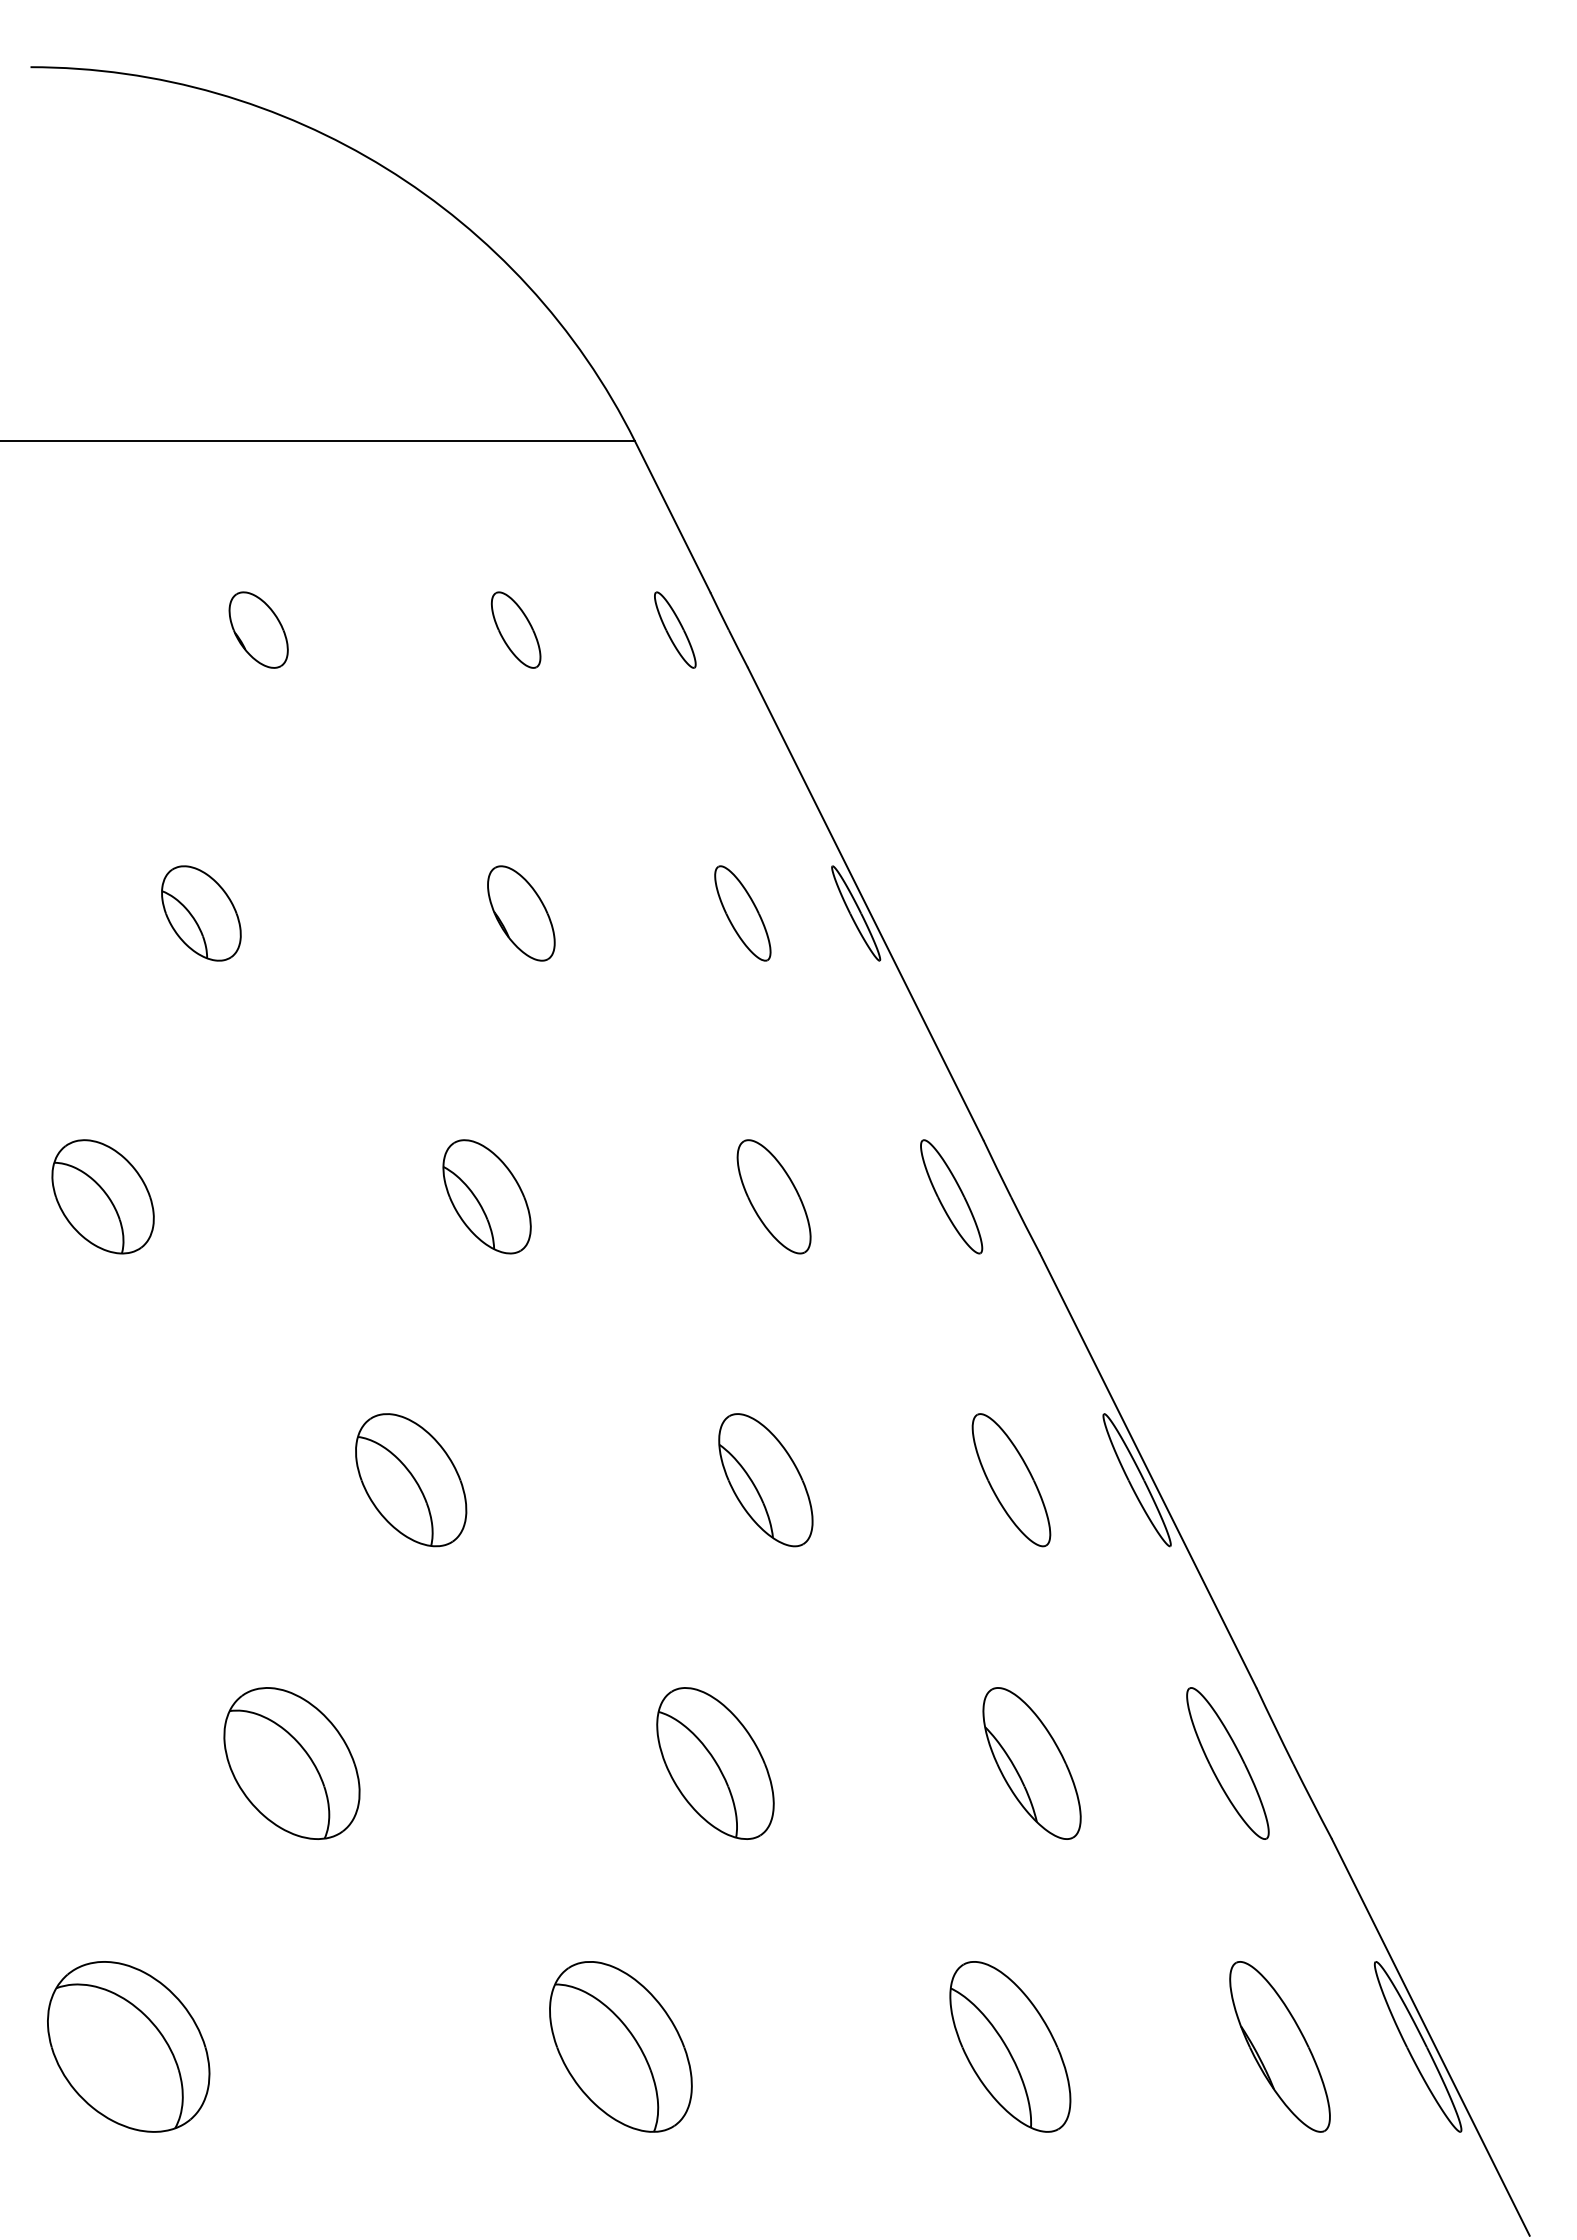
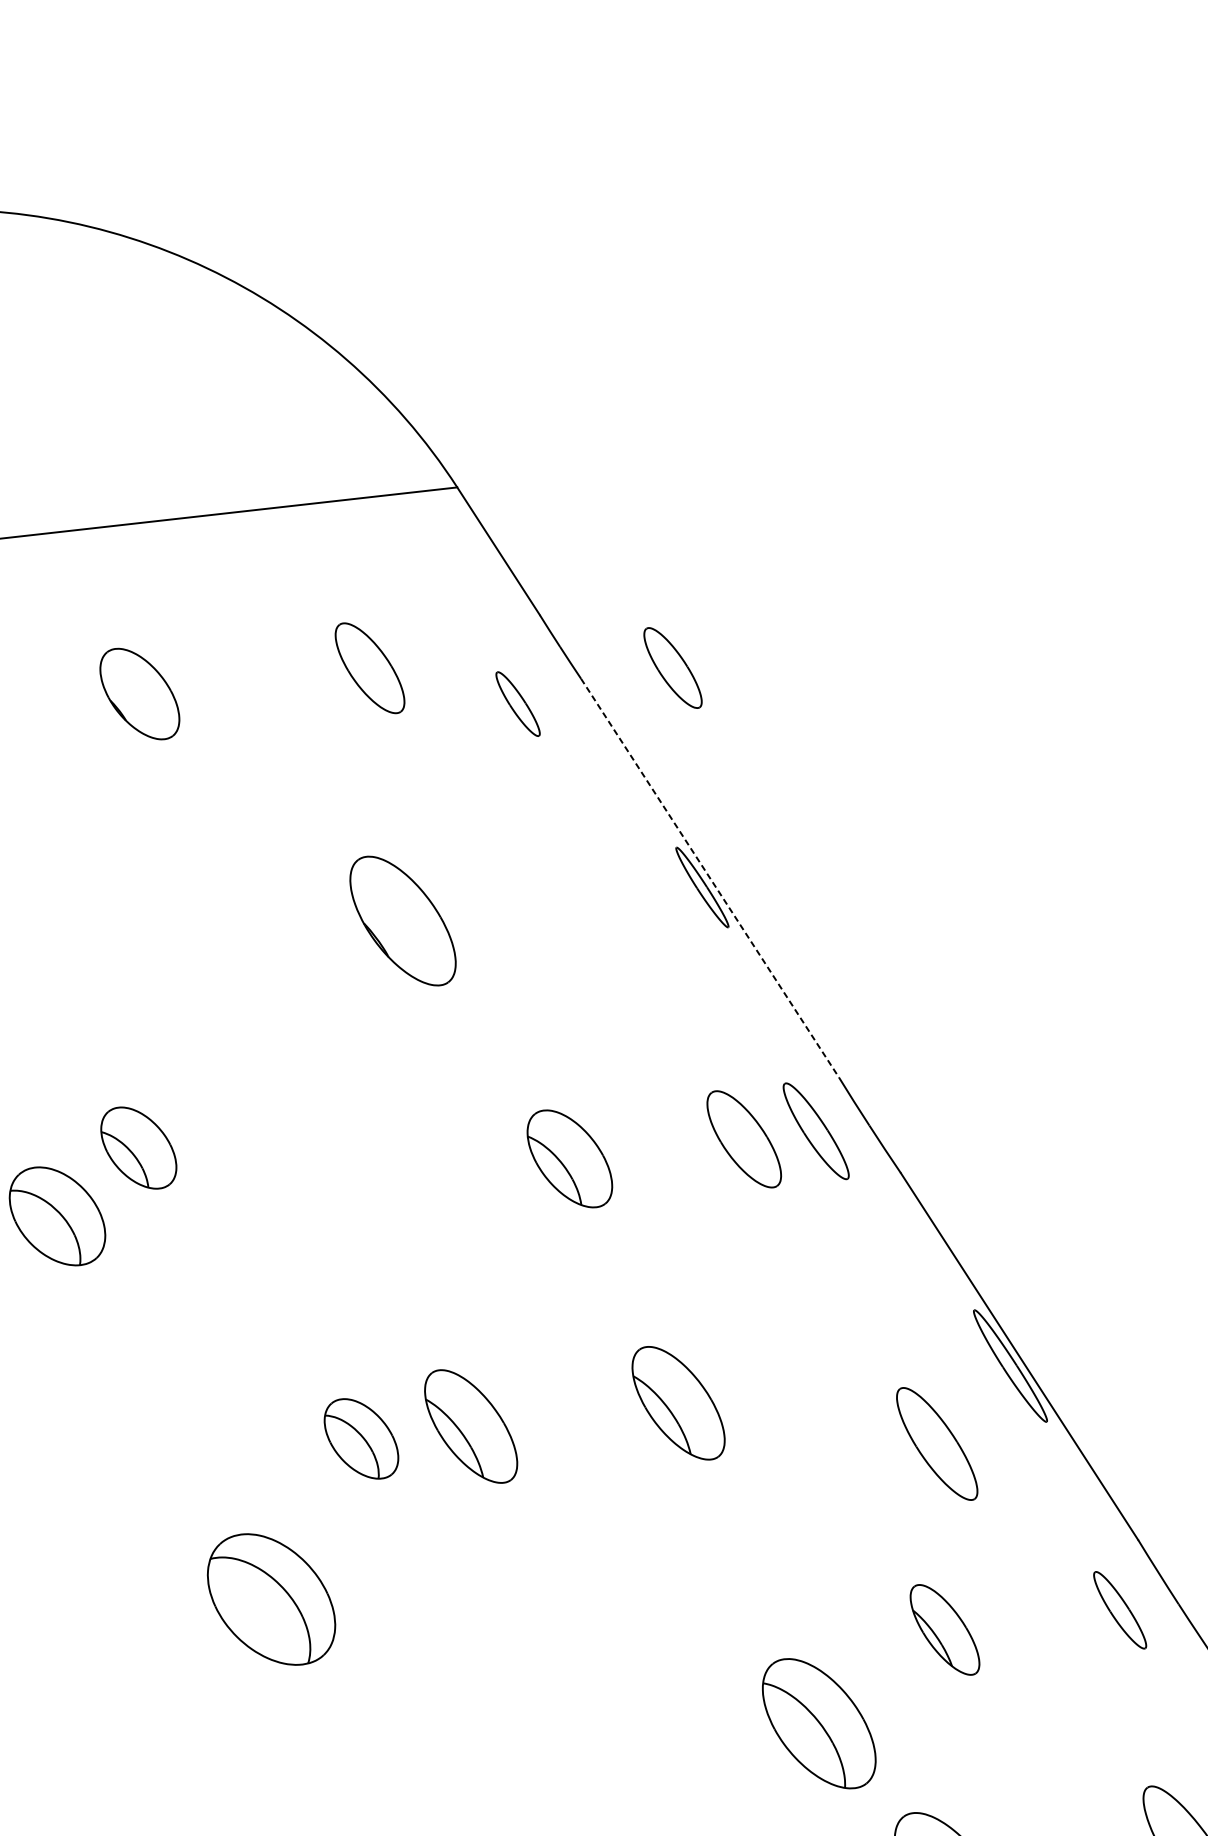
part: (258, 629) -> (139, 693), size x1.4
part: (515, 629) -> (369, 667), size x1.4
part: (675, 629) -> (518, 703), moved
line: (865, 904) -> (709, 878), solid -> dashed
part: (201, 913) -> (138, 1148), moved
part: (521, 913) -> (403, 921), size x1.6
part: (742, 913) -> (672, 668), moved
part: (486, 1196) -> (569, 1158), moved
part: (773, 1196) -> (743, 1139), moved
part: (411, 1480) -> (361, 1439), size x0.7
part: (533, 1480) -> (470, 1426), added
part: (1011, 1480) -> (937, 1444), moved
part: (291, 1763) -> (271, 1599), moved
part: (715, 1763) -> (819, 1723), moved
part: (1031, 1763) -> (944, 1629), size x0.7
part: (1227, 1763) -> (1119, 1610), size x0.6

